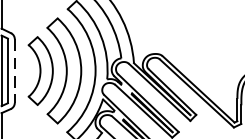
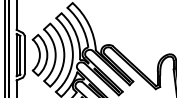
line: (14, 71) -> (24, 55), dashed -> solid

